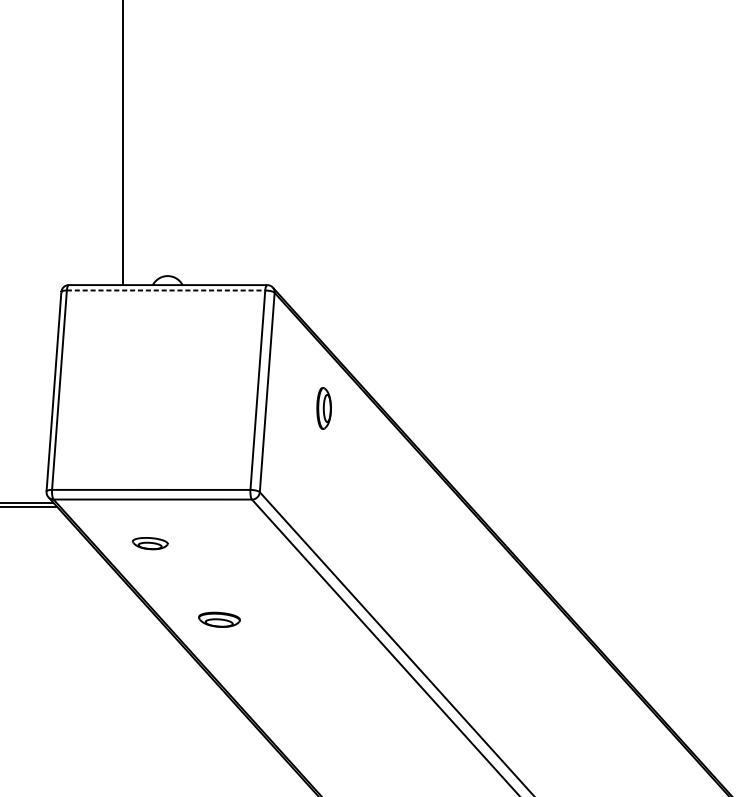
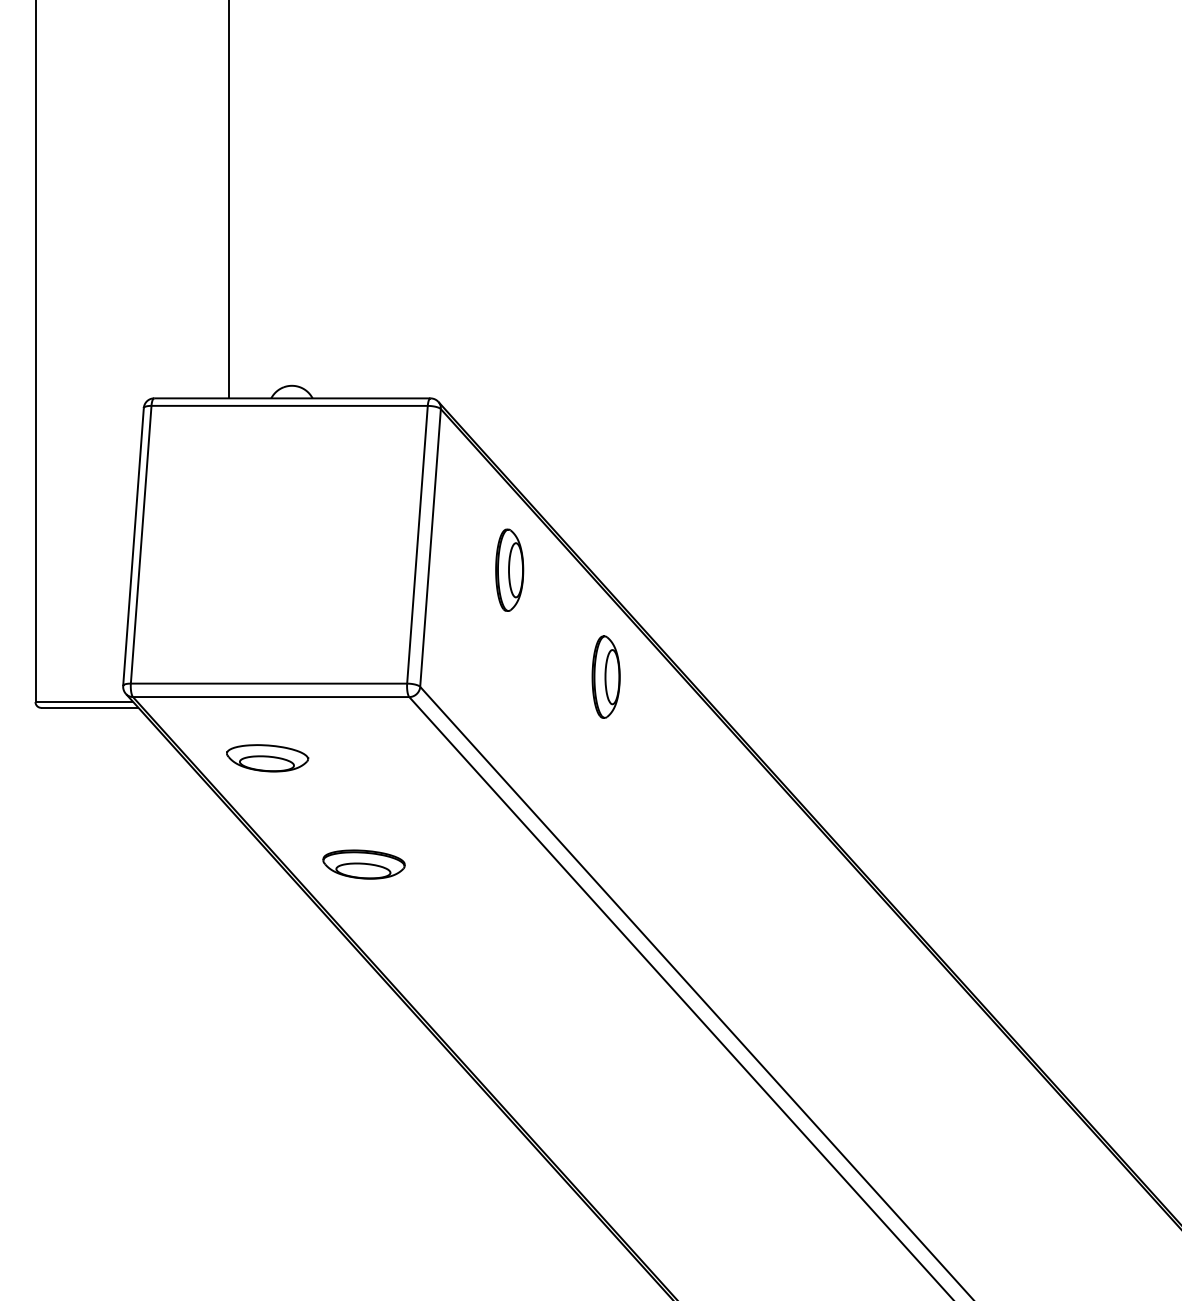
line: (166, 290) -> (290, 405), dashed -> solid
part: (323, 407) -> (509, 569), size x1.43
part: (392, 484) -> (605, 676), added
part: (150, 543) -> (267, 758), size x1.67
part: (219, 619) -> (363, 864), size x1.43

